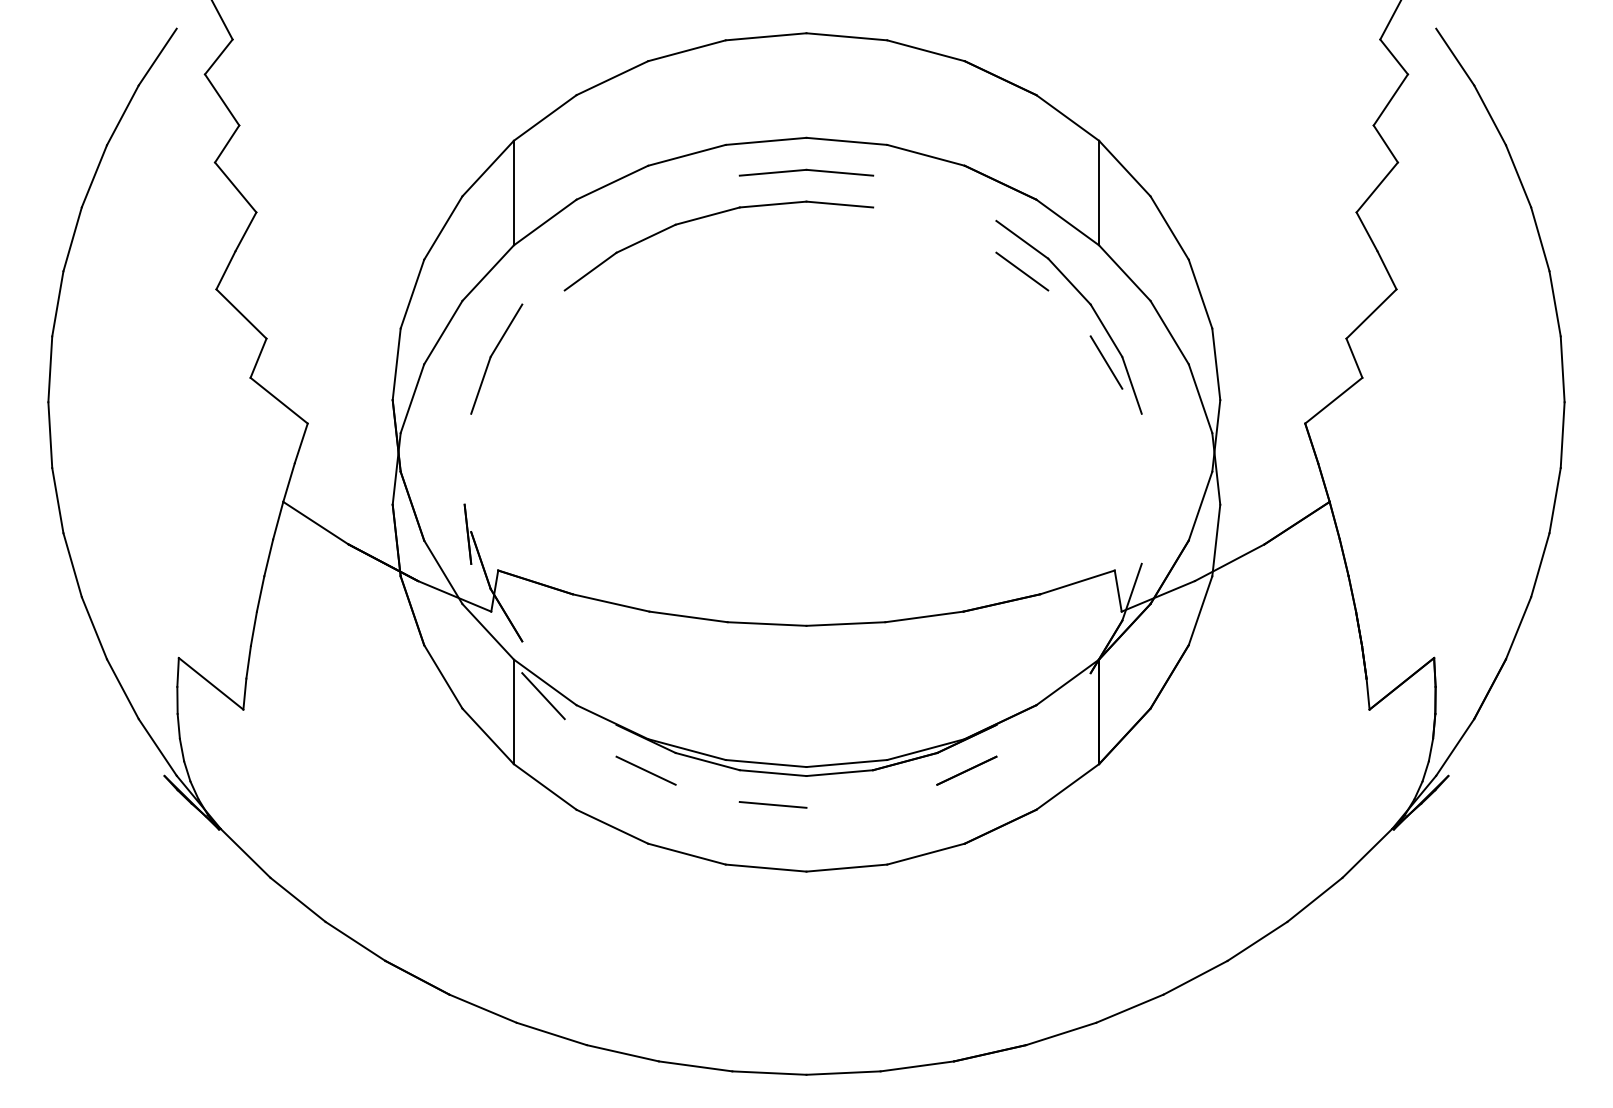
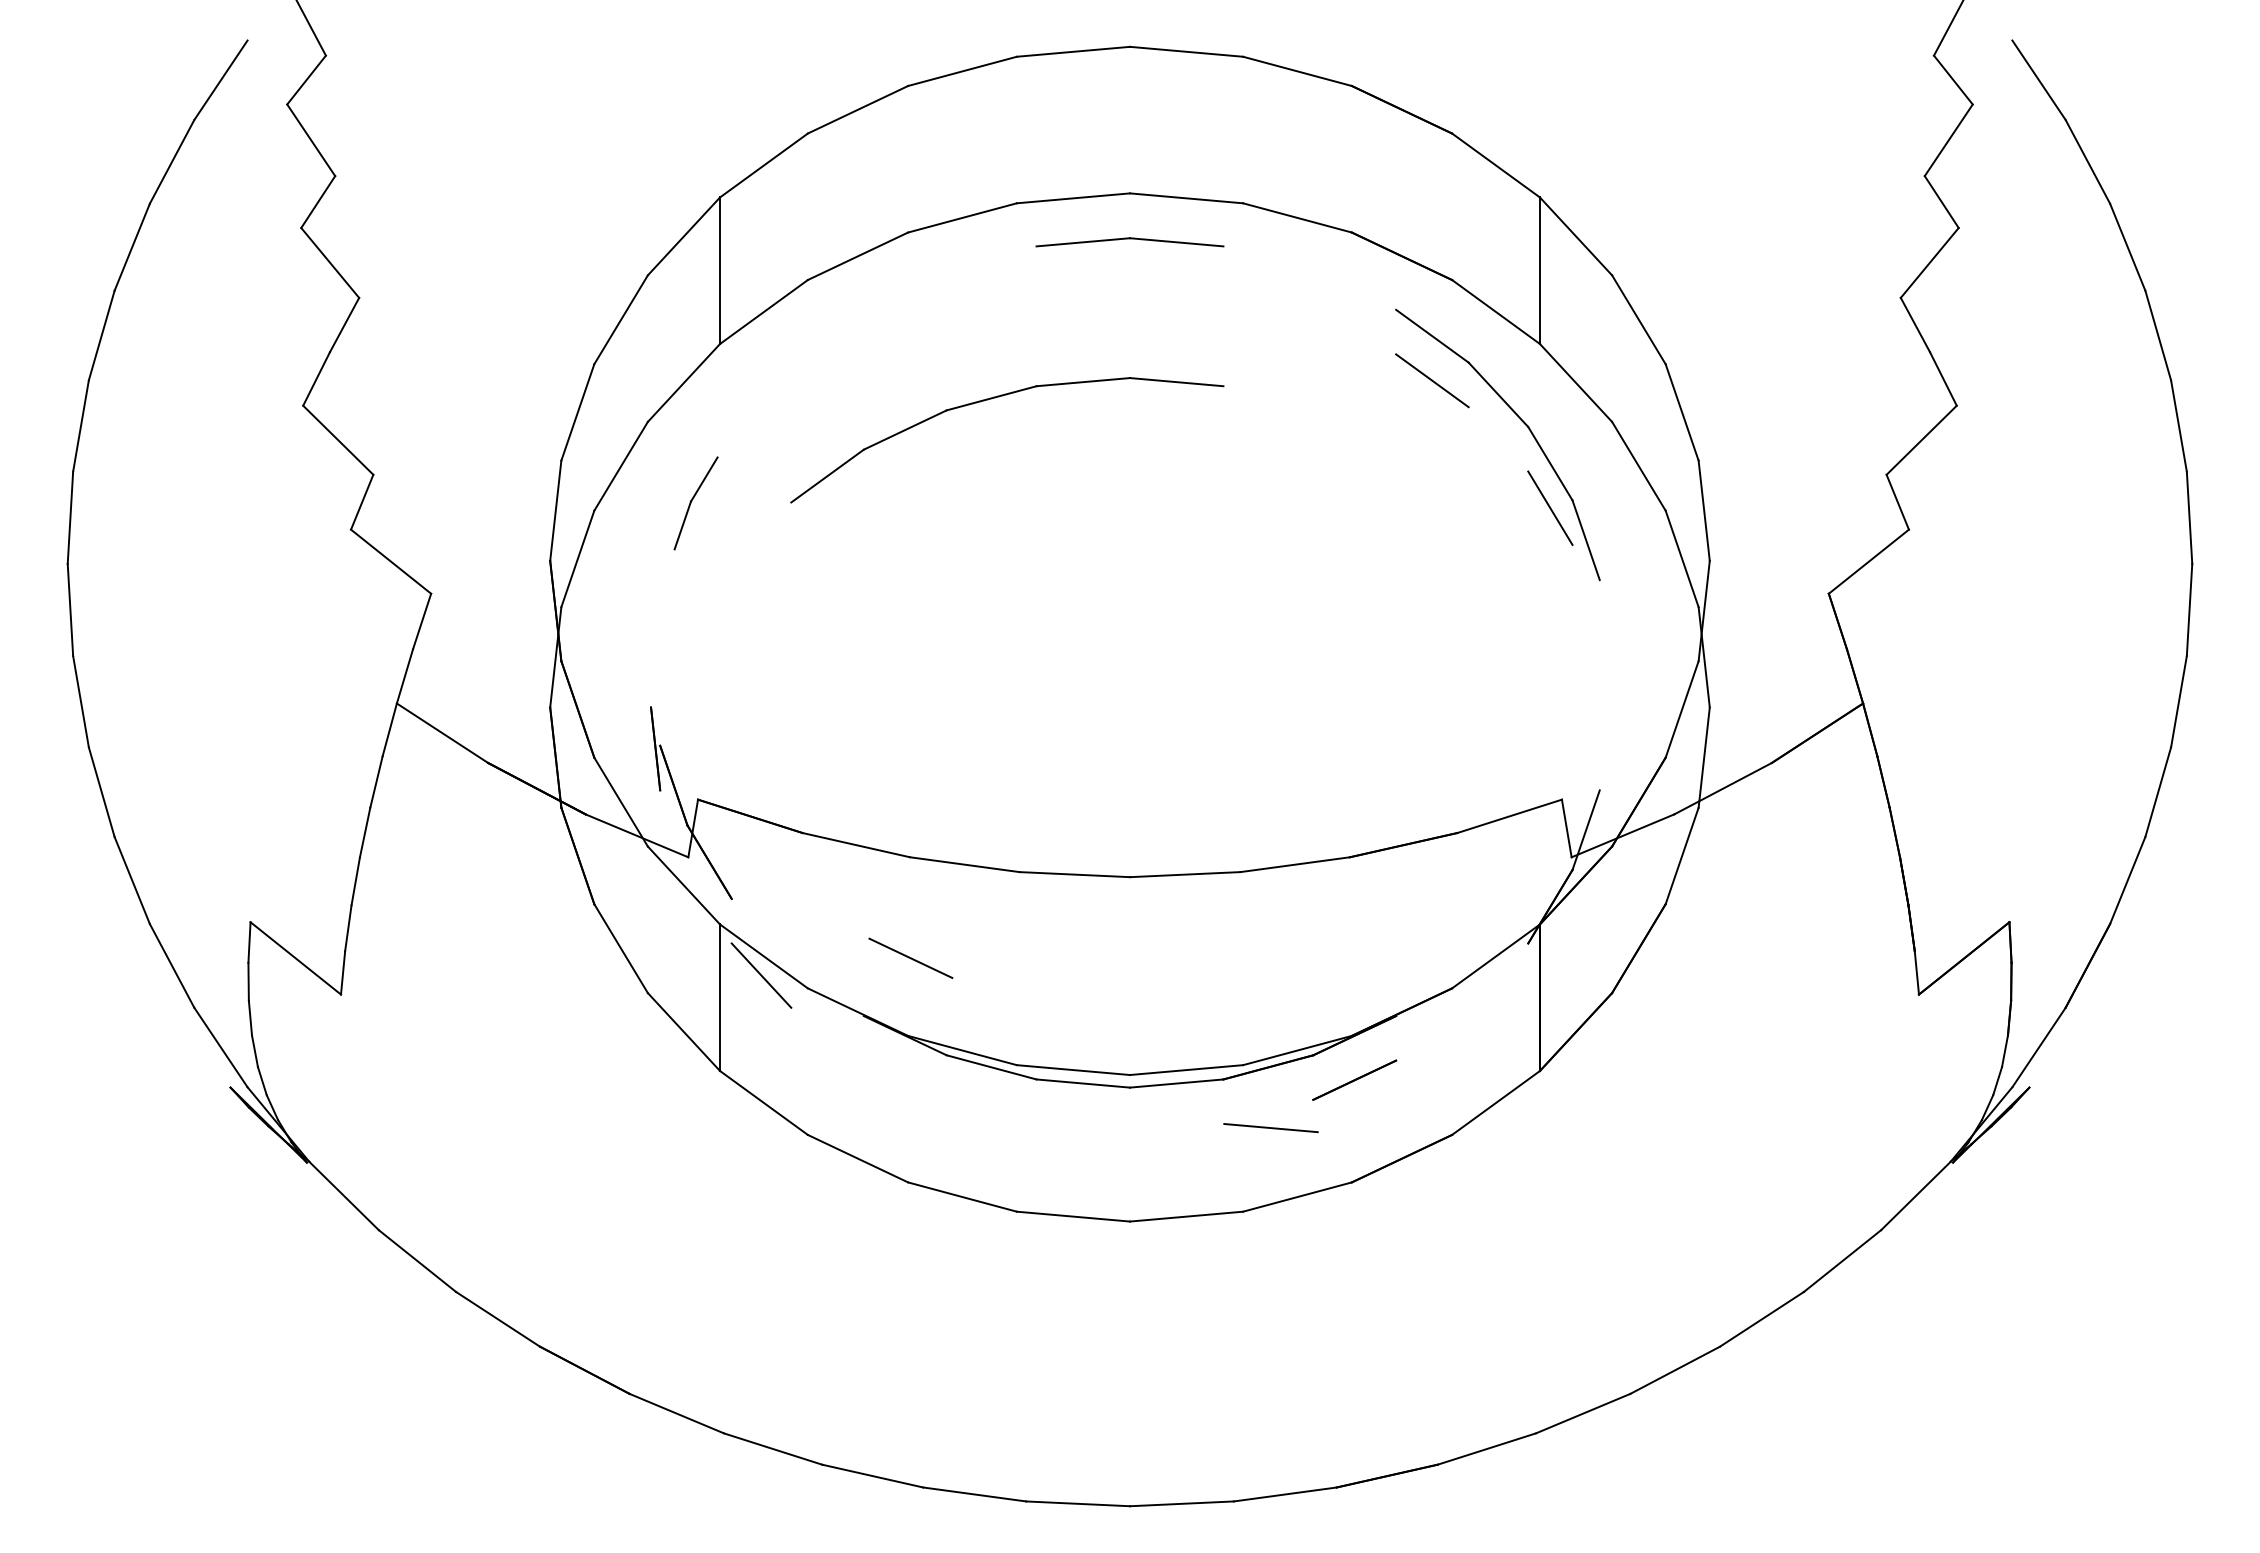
part: (710, 216) -> (995, 398), moved
part: (496, 358) -> (695, 502), size x0.6
line: (645, 770) -> (910, 957), moved
line: (772, 804) -> (1270, 1127), moved

